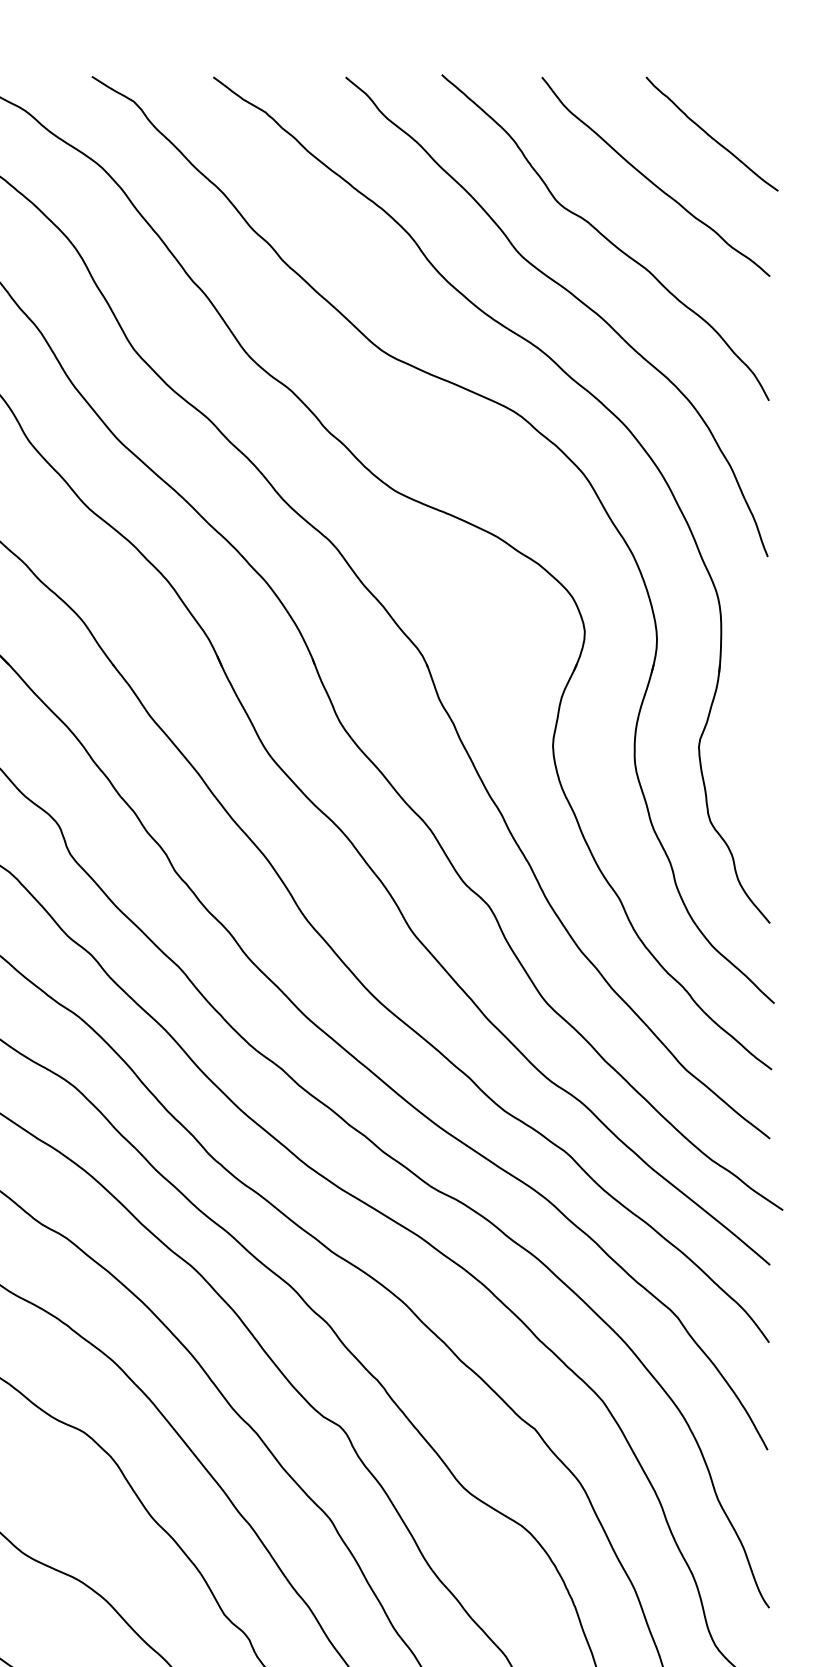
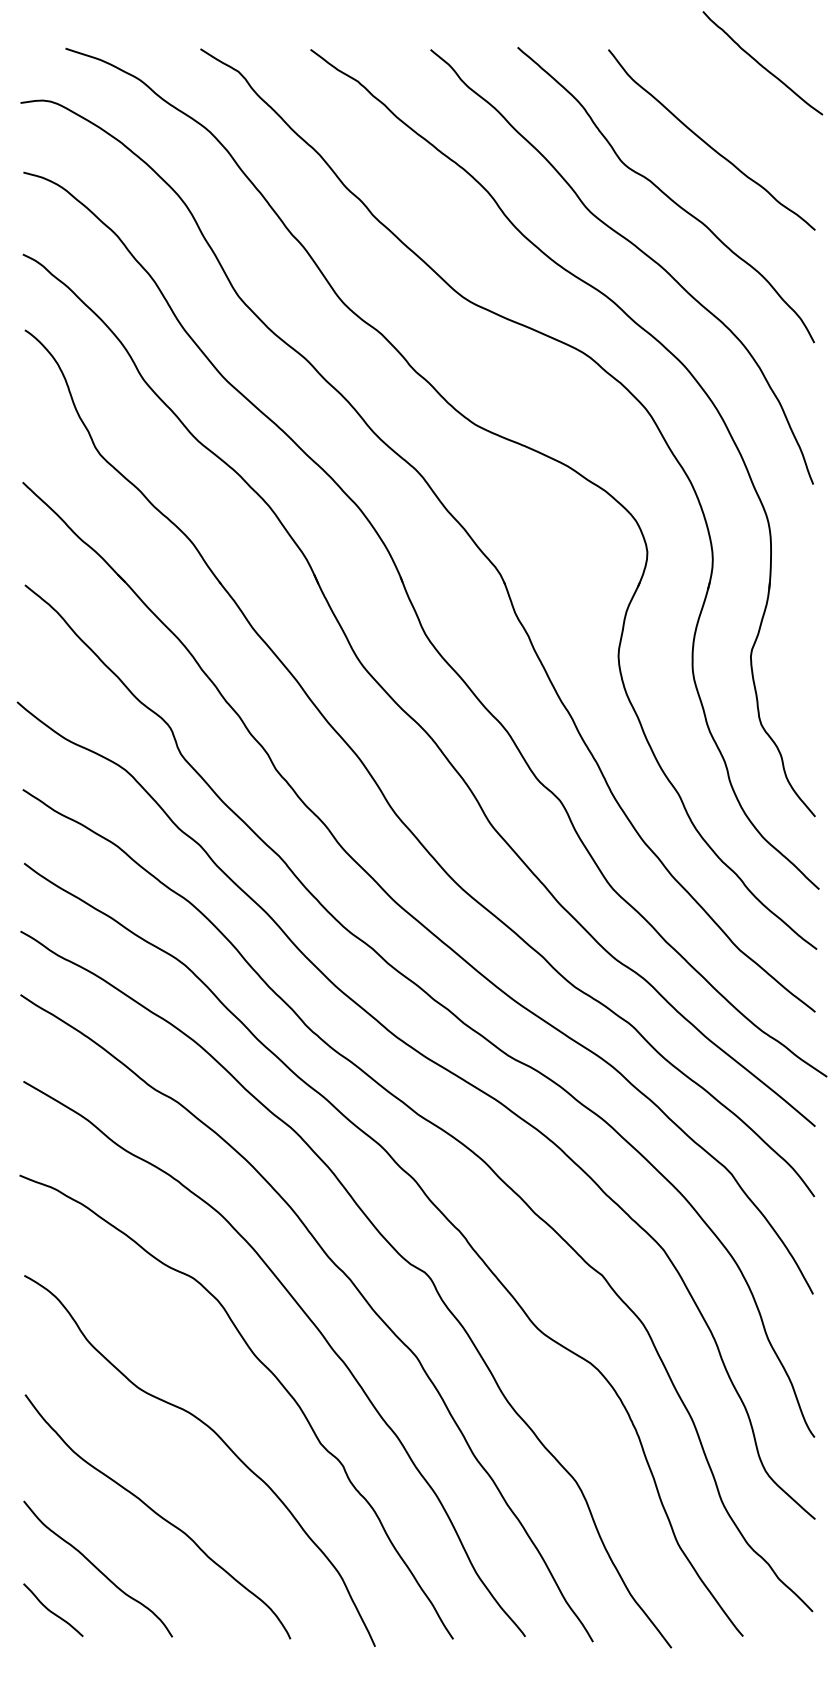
curve: (710, 135) -> (761, 64), moved

